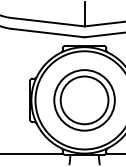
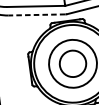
line: (47, 33) -> (36, 15), solid -> dashed
circle: (84, 100) -> (72, 63), size x0.7

